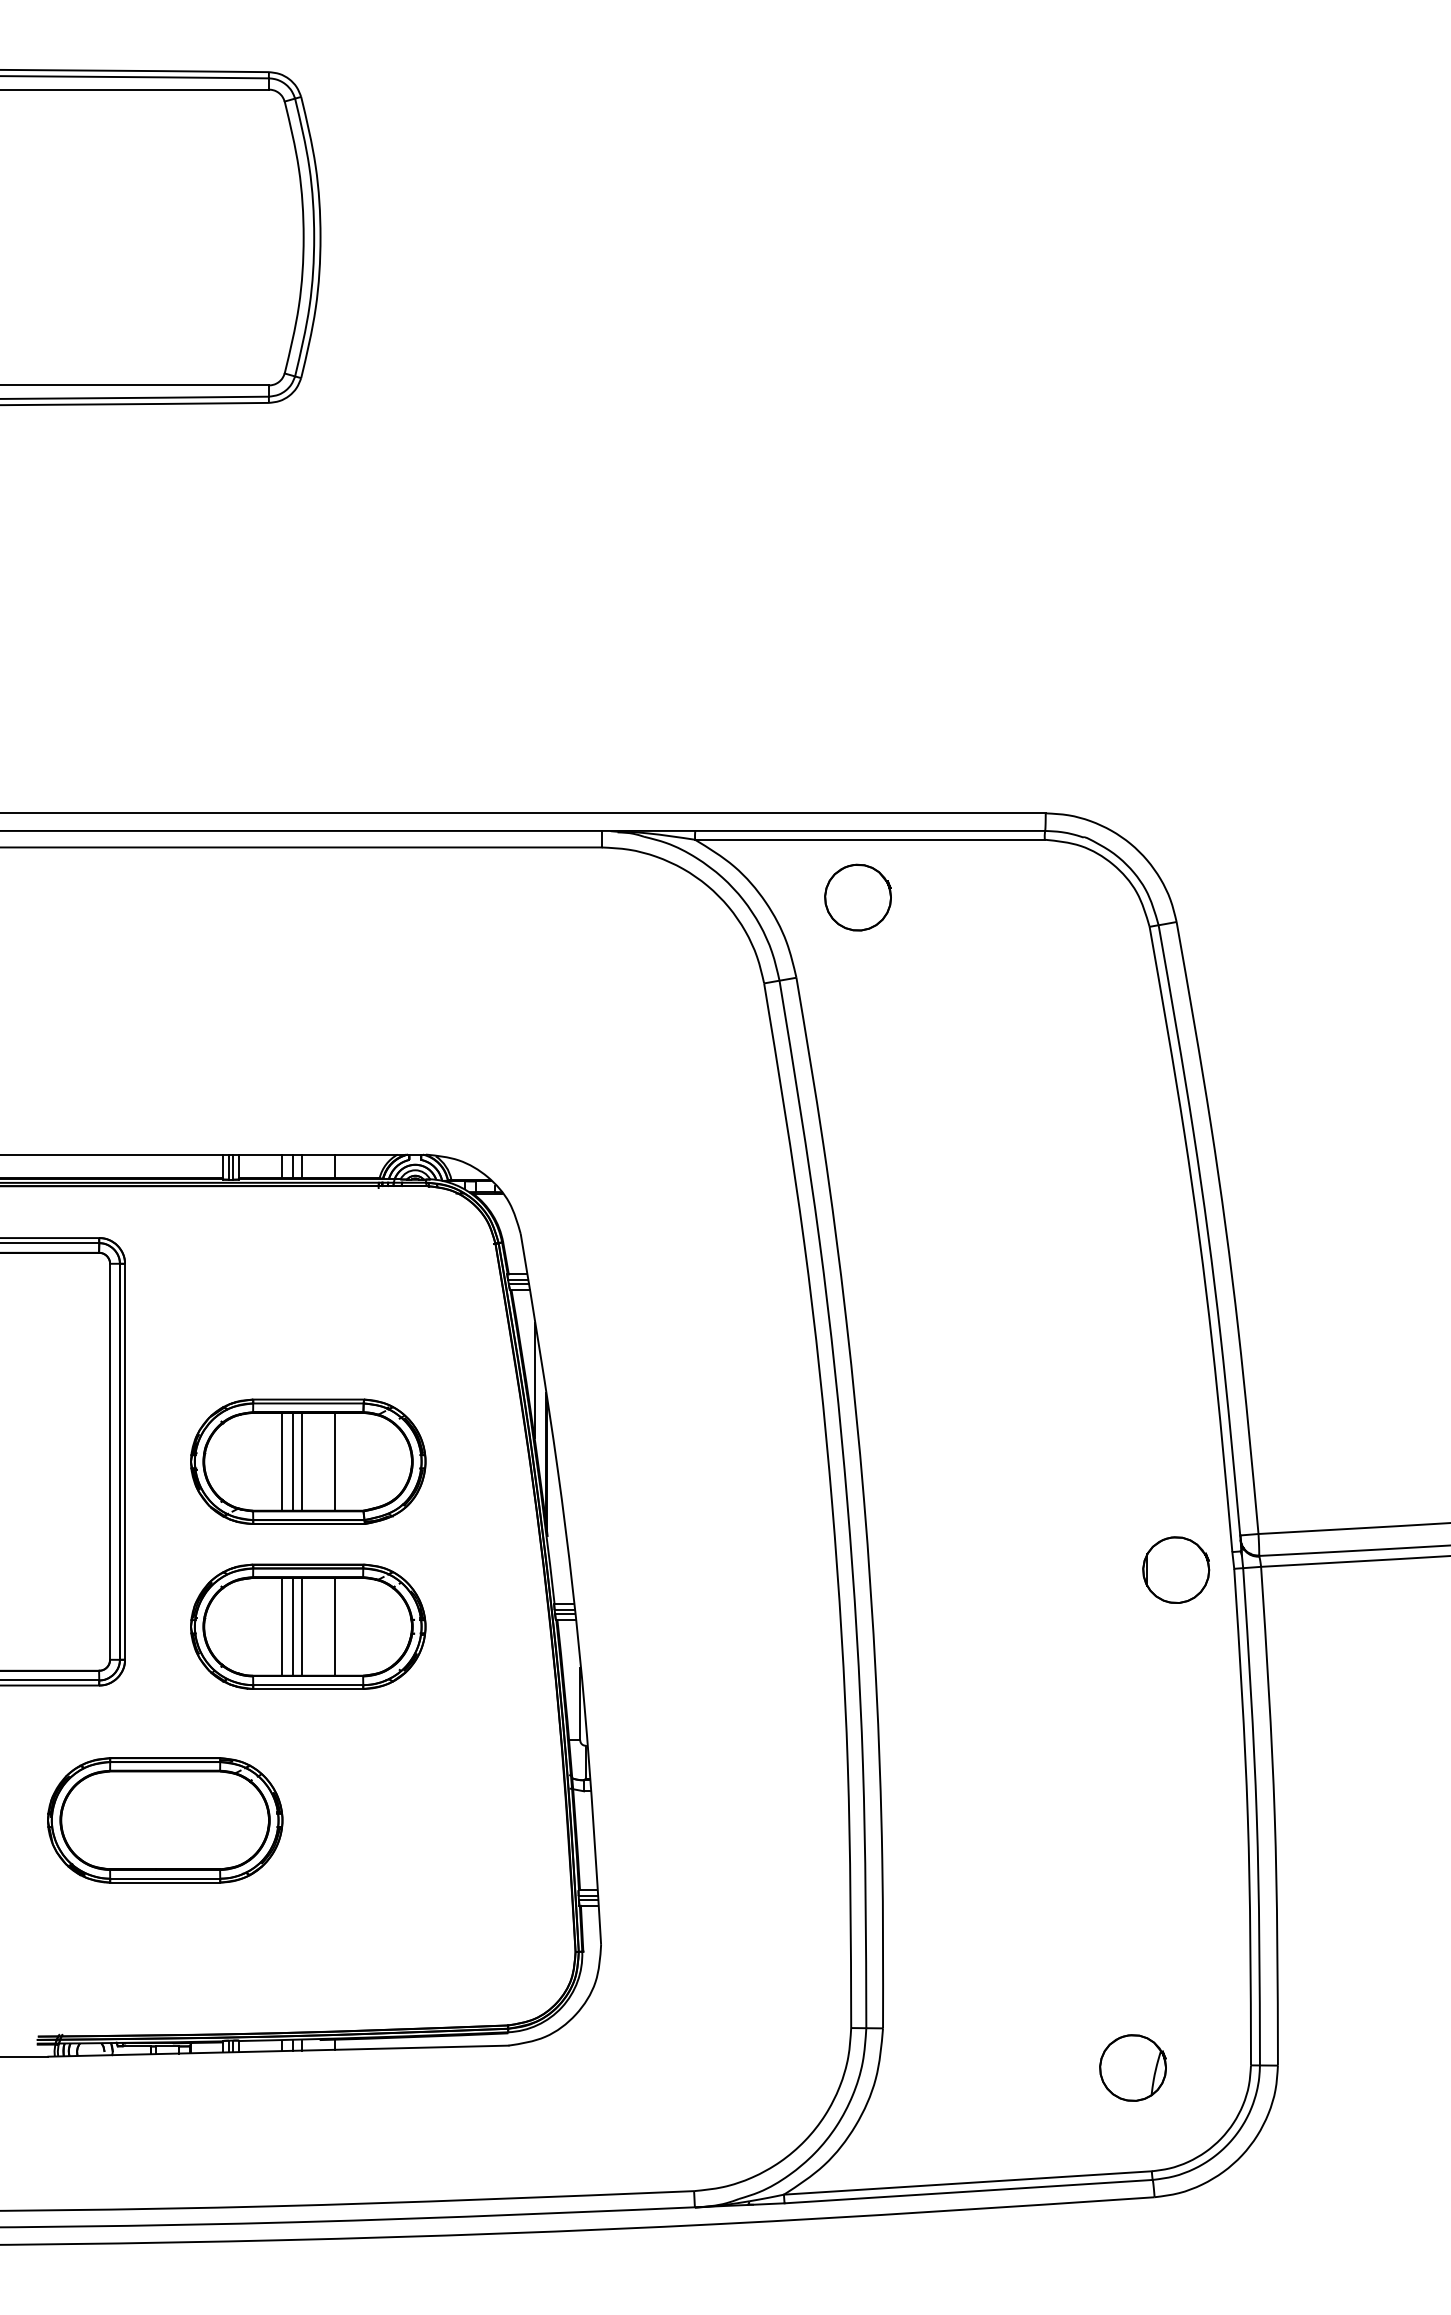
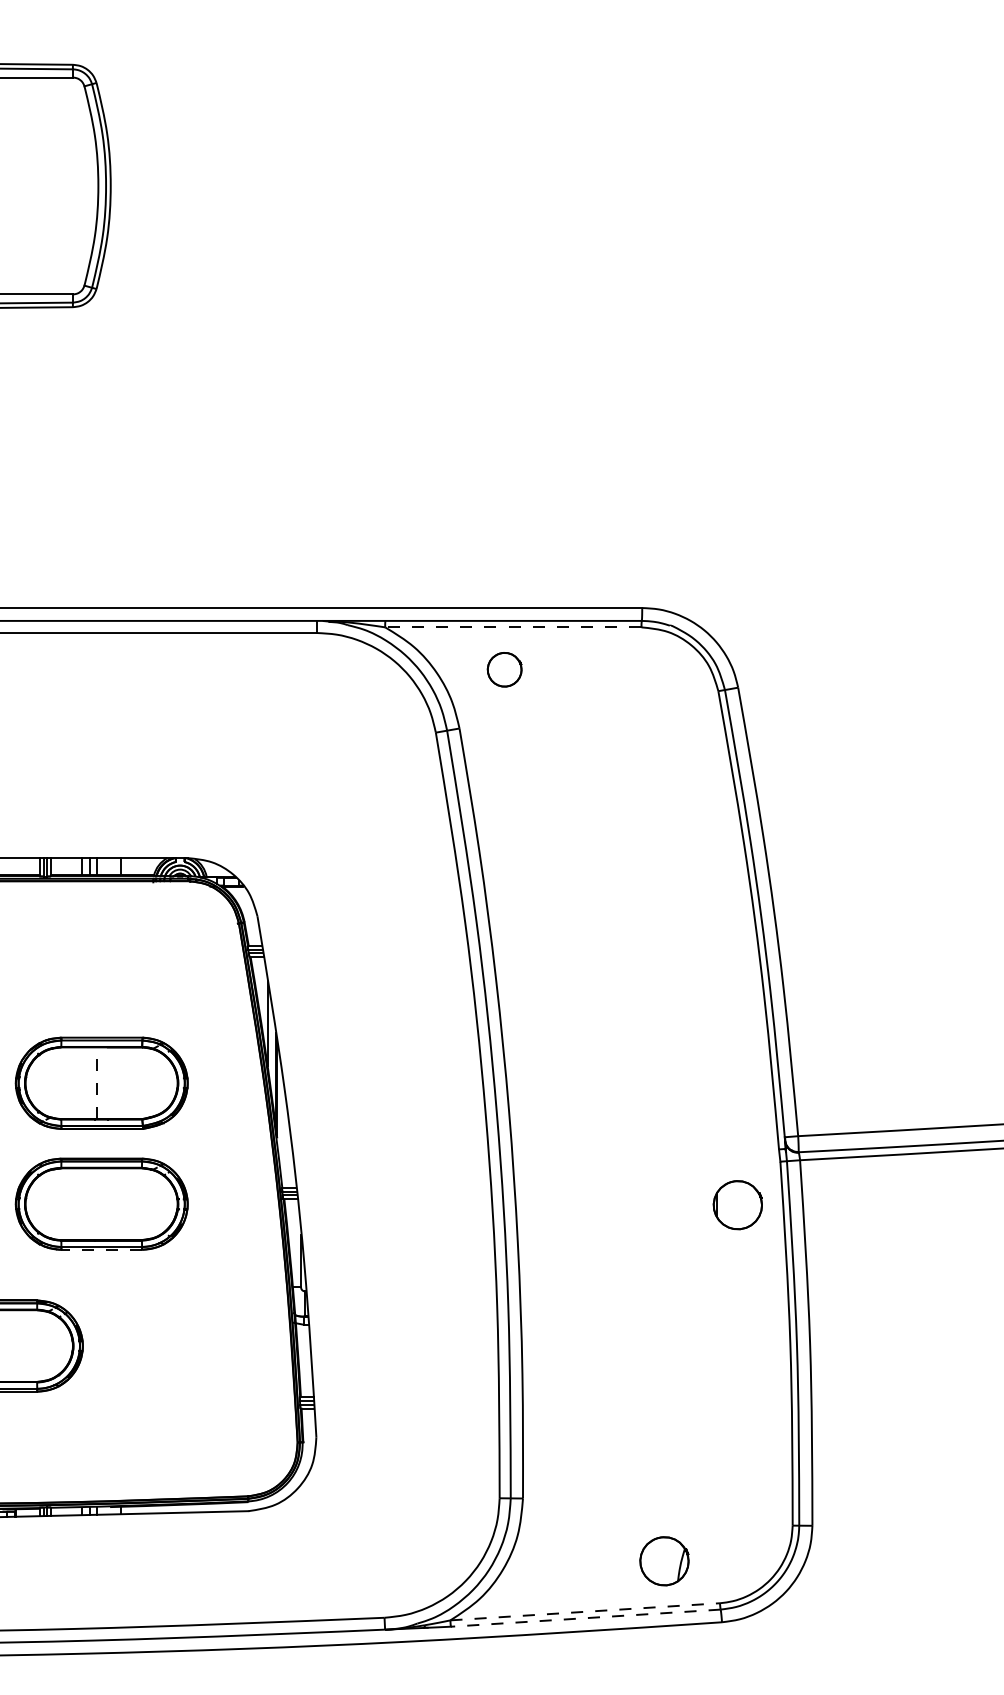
line: (869, 839) -> (513, 627), solid -> dashed
part: (857, 897) -> (504, 669), size x0.7
line: (281, 1461) -> (82, 1083), removed
line: (292, 1461) -> (90, 1083), removed
line: (302, 1461) -> (97, 1083), solid -> dashed
line: (335, 1461) -> (121, 1083), removed
part: (1176, 1569) -> (738, 1204), moved
line: (281, 1626) -> (82, 1203), removed
line: (292, 1626) -> (90, 1203), removed
line: (302, 1626) -> (97, 1203), removed
line: (335, 1626) -> (121, 1203), removed
line: (307, 1689) -> (101, 1250), solid -> dashed
part: (1132, 2067) -> (664, 1560), moved
line: (968, 2182) -> (585, 1611), solid -> dashed
line: (968, 2191) -> (585, 1618), solid -> dashed

